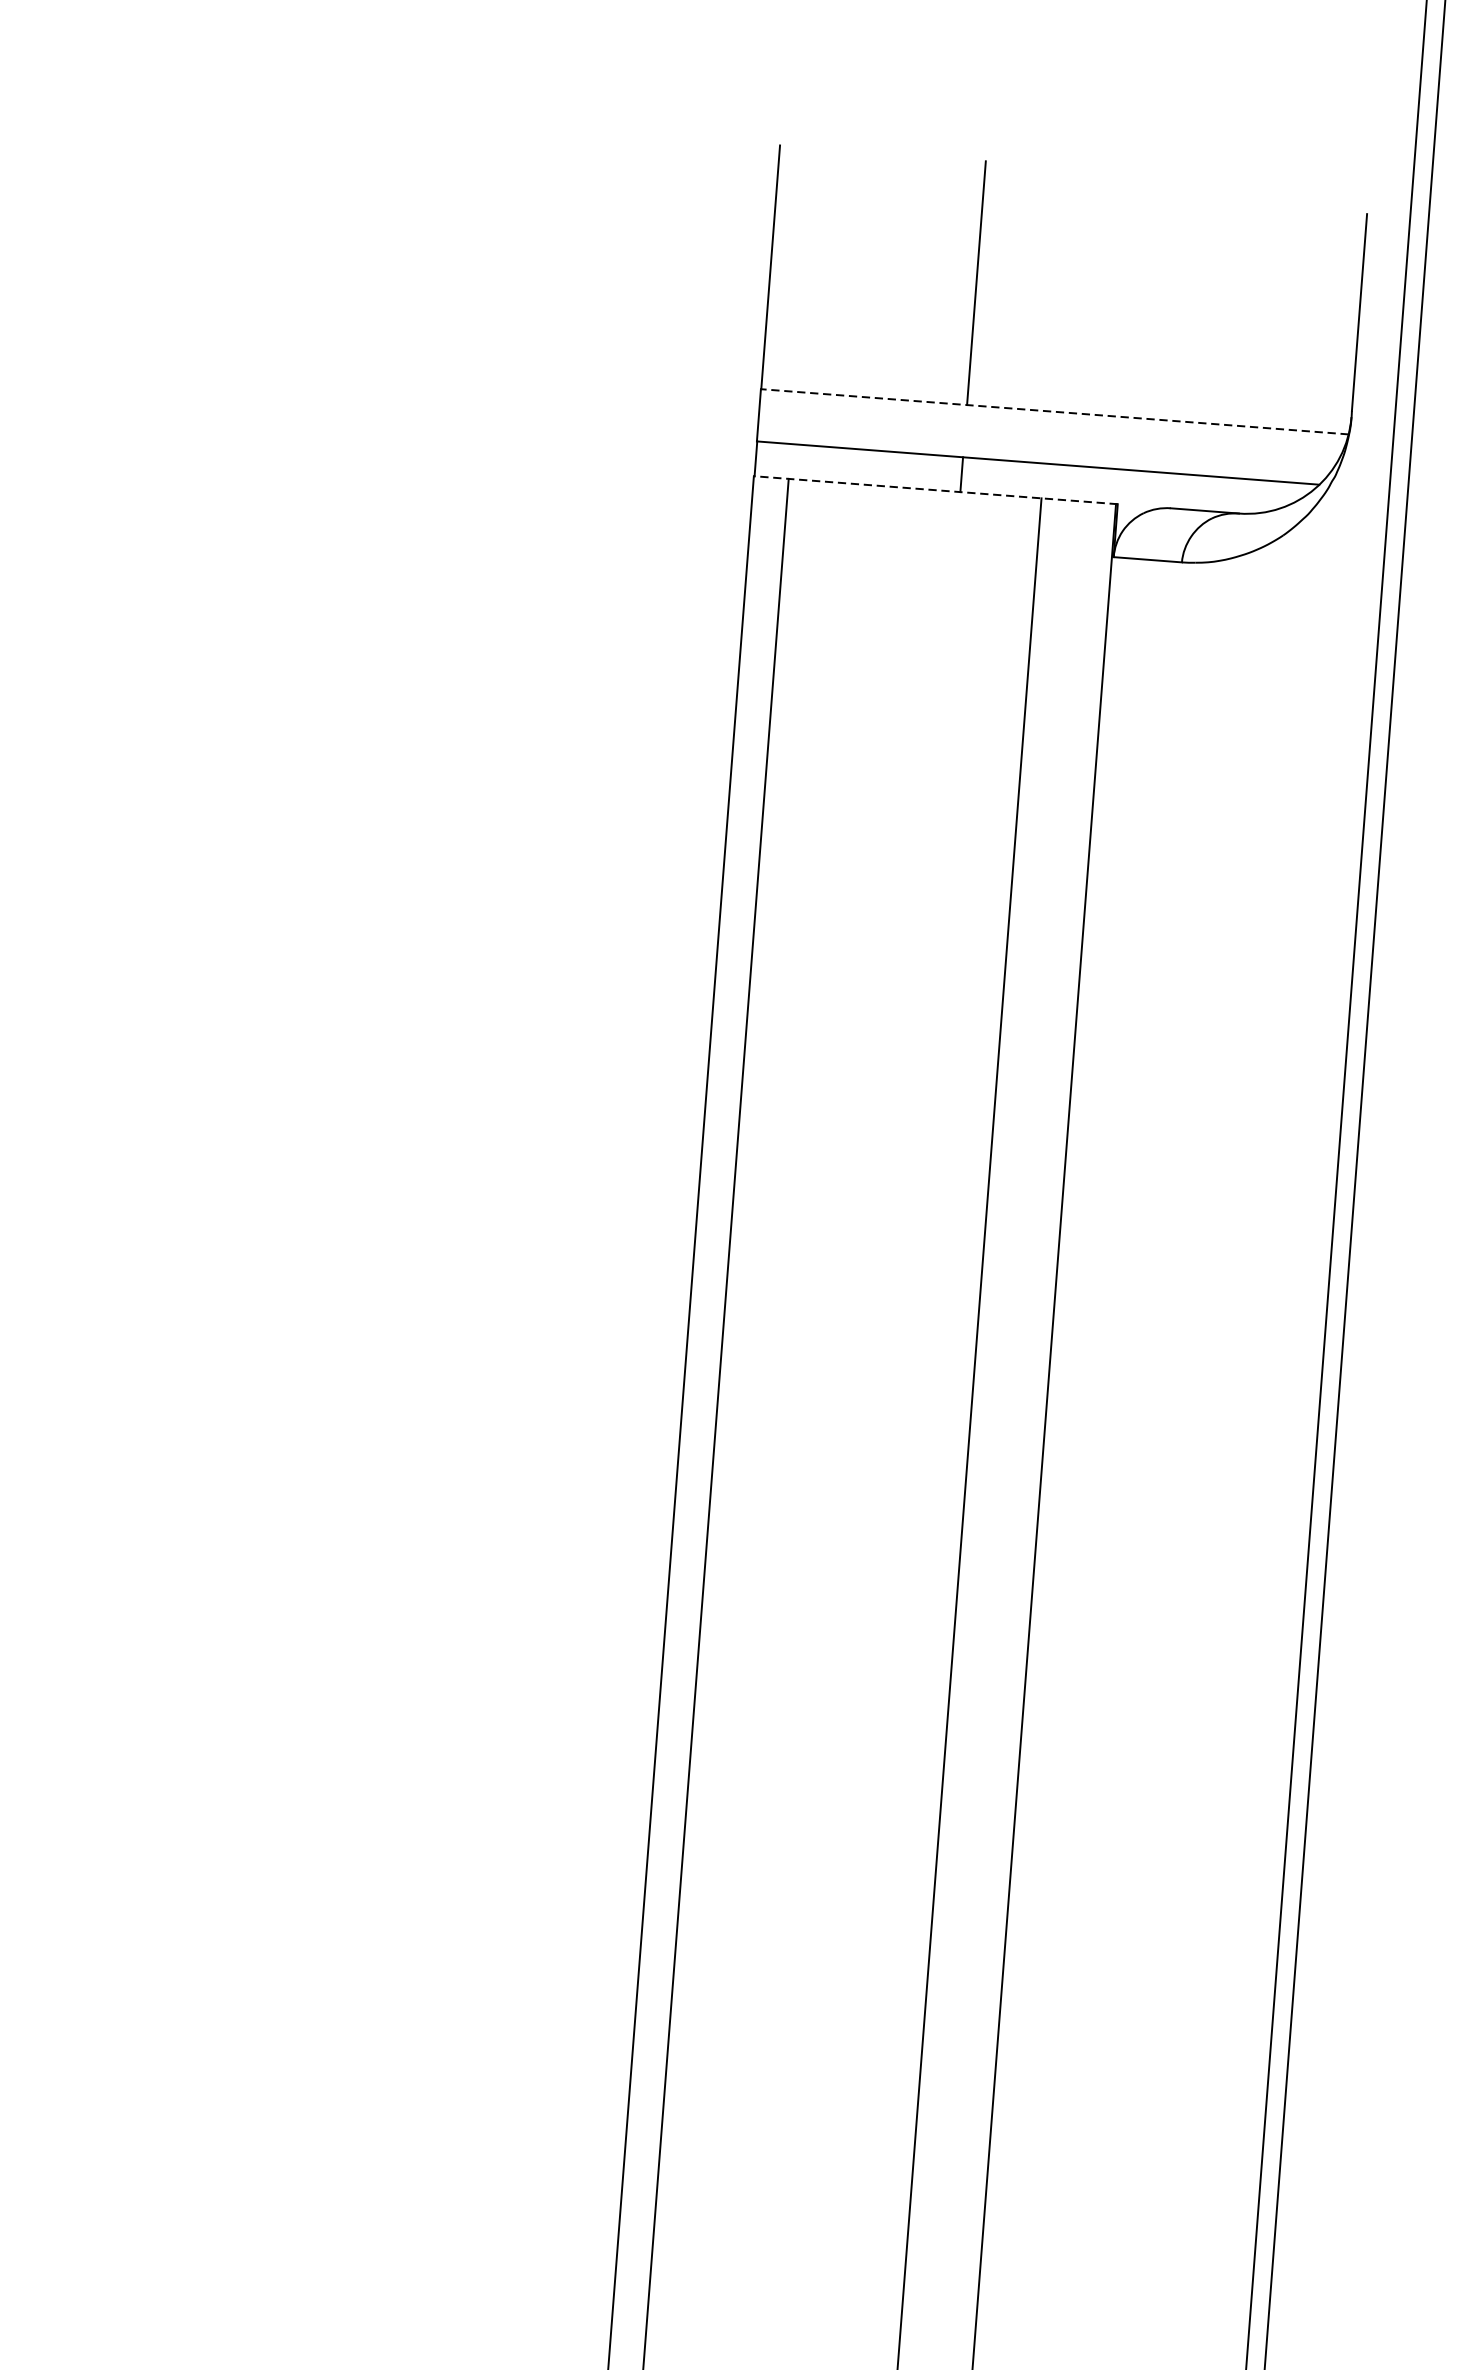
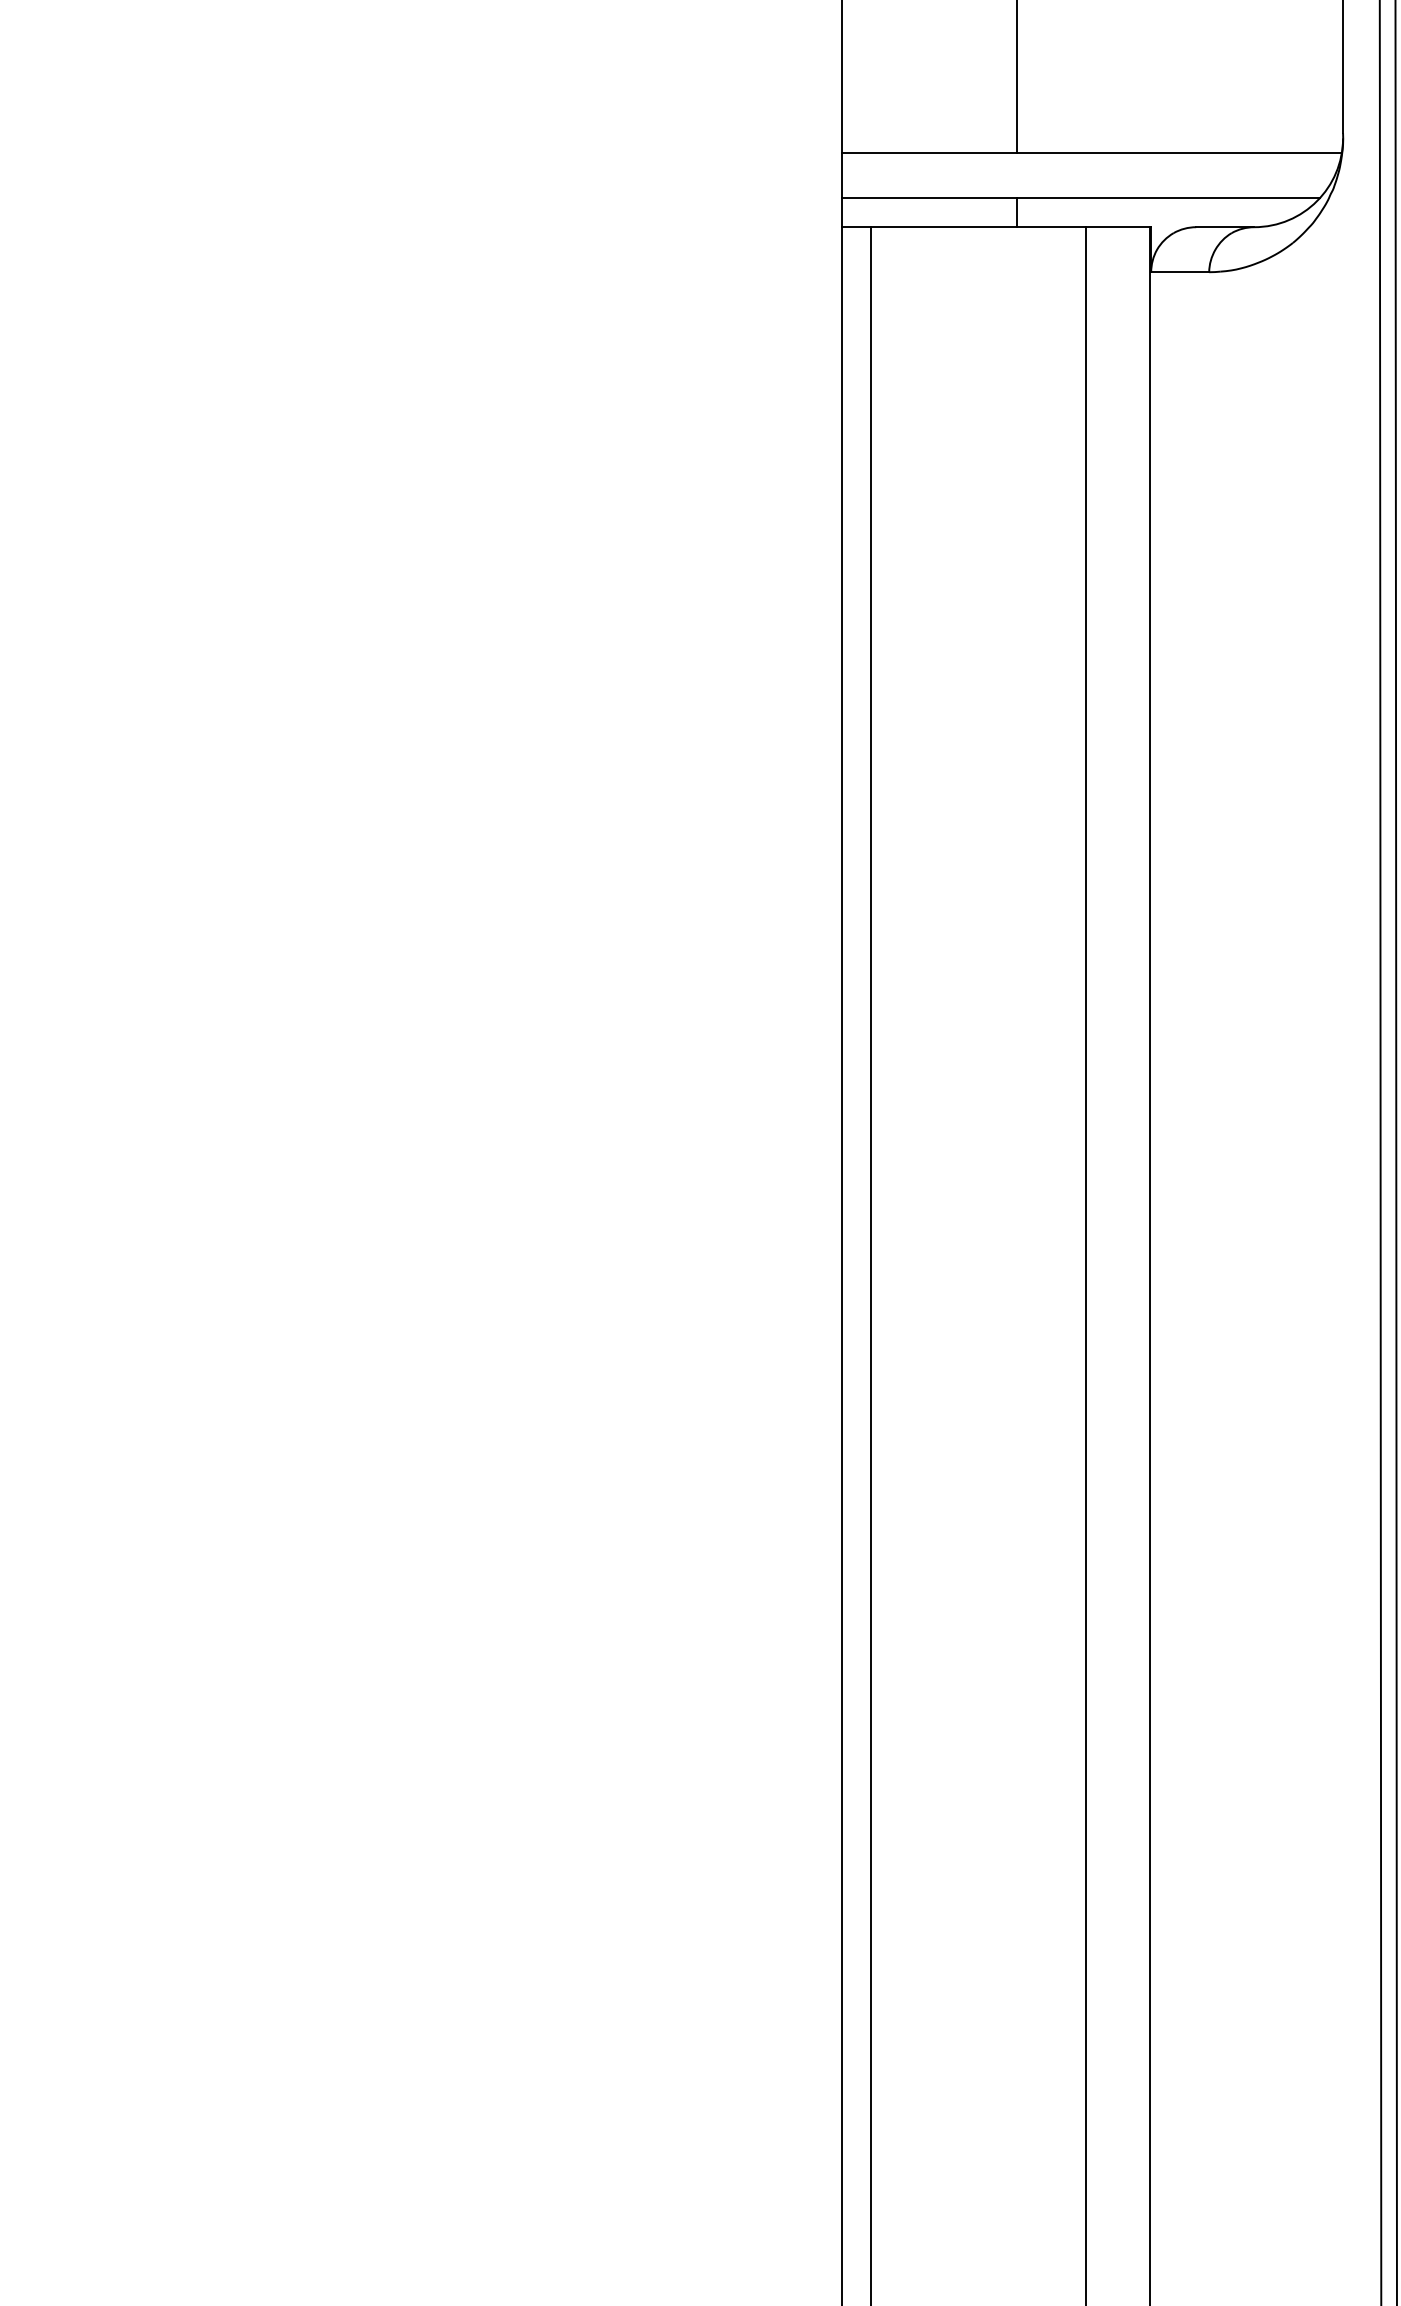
line: (1055, 412) -> (1092, 153), dashed -> solid
line: (935, 490) -> (996, 227), dashed -> solid

